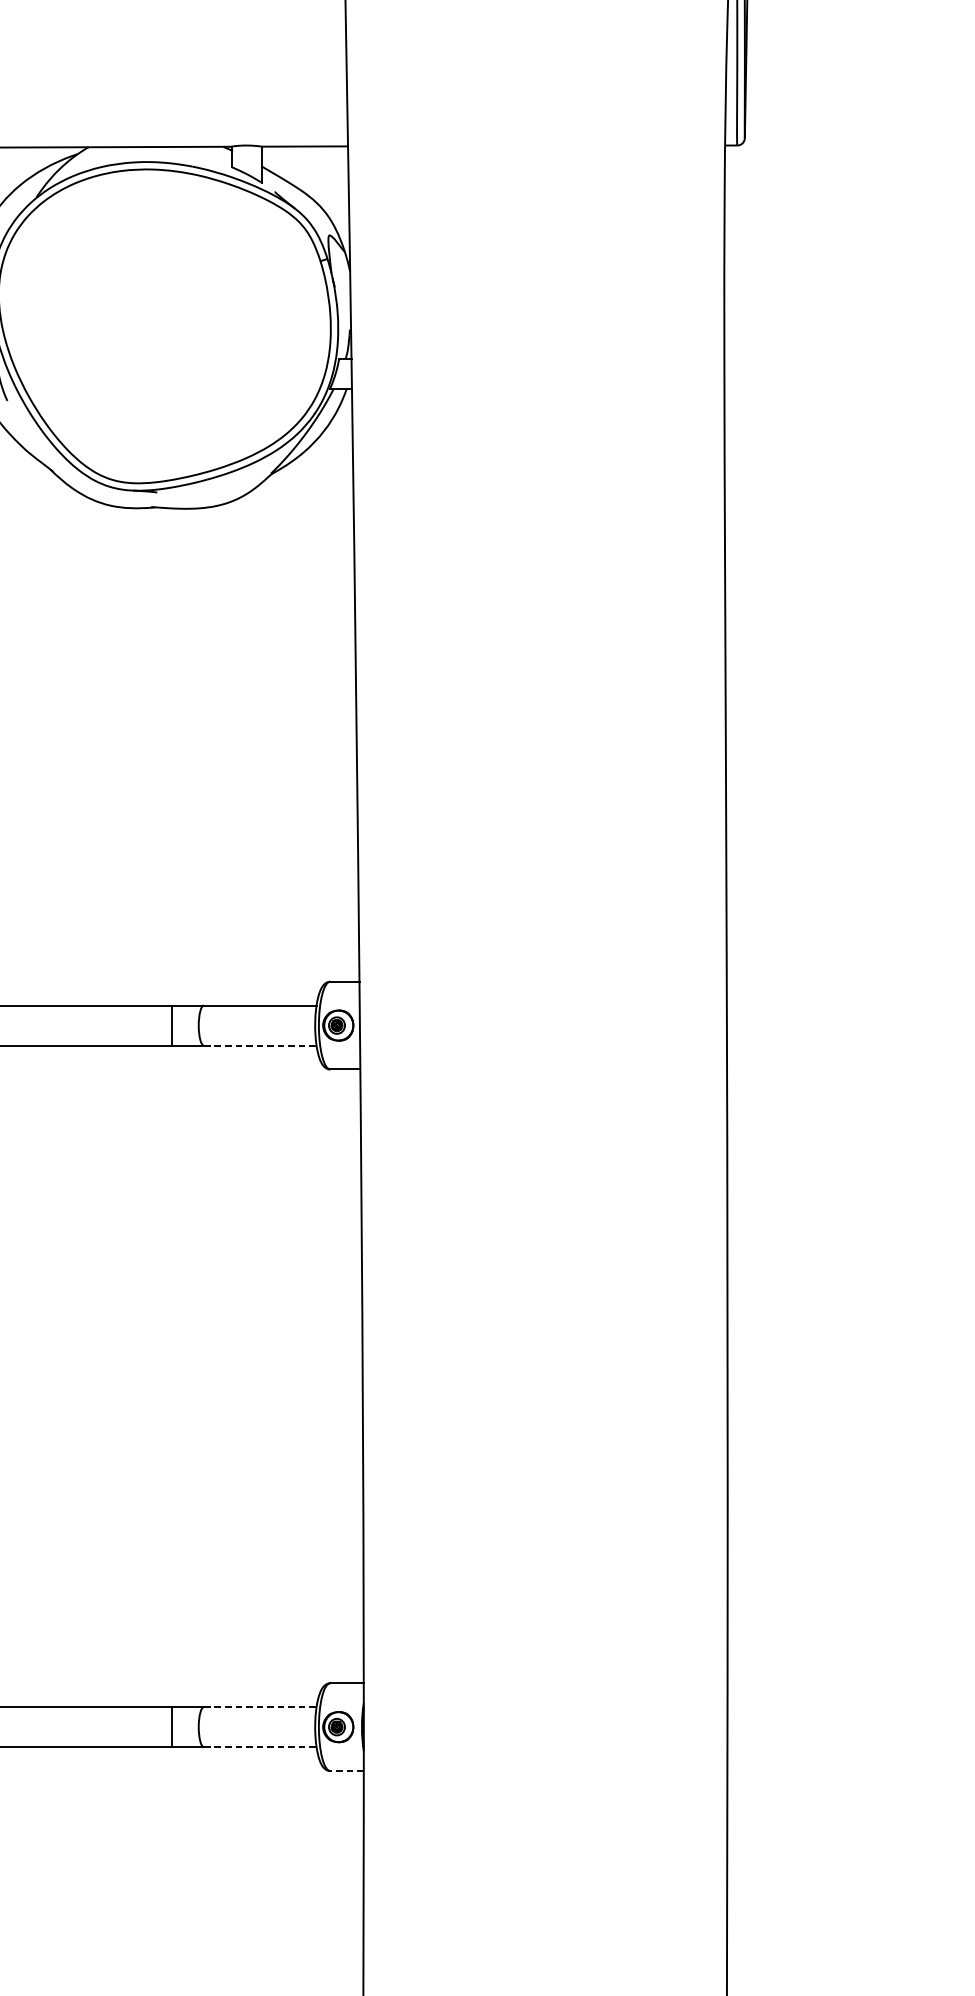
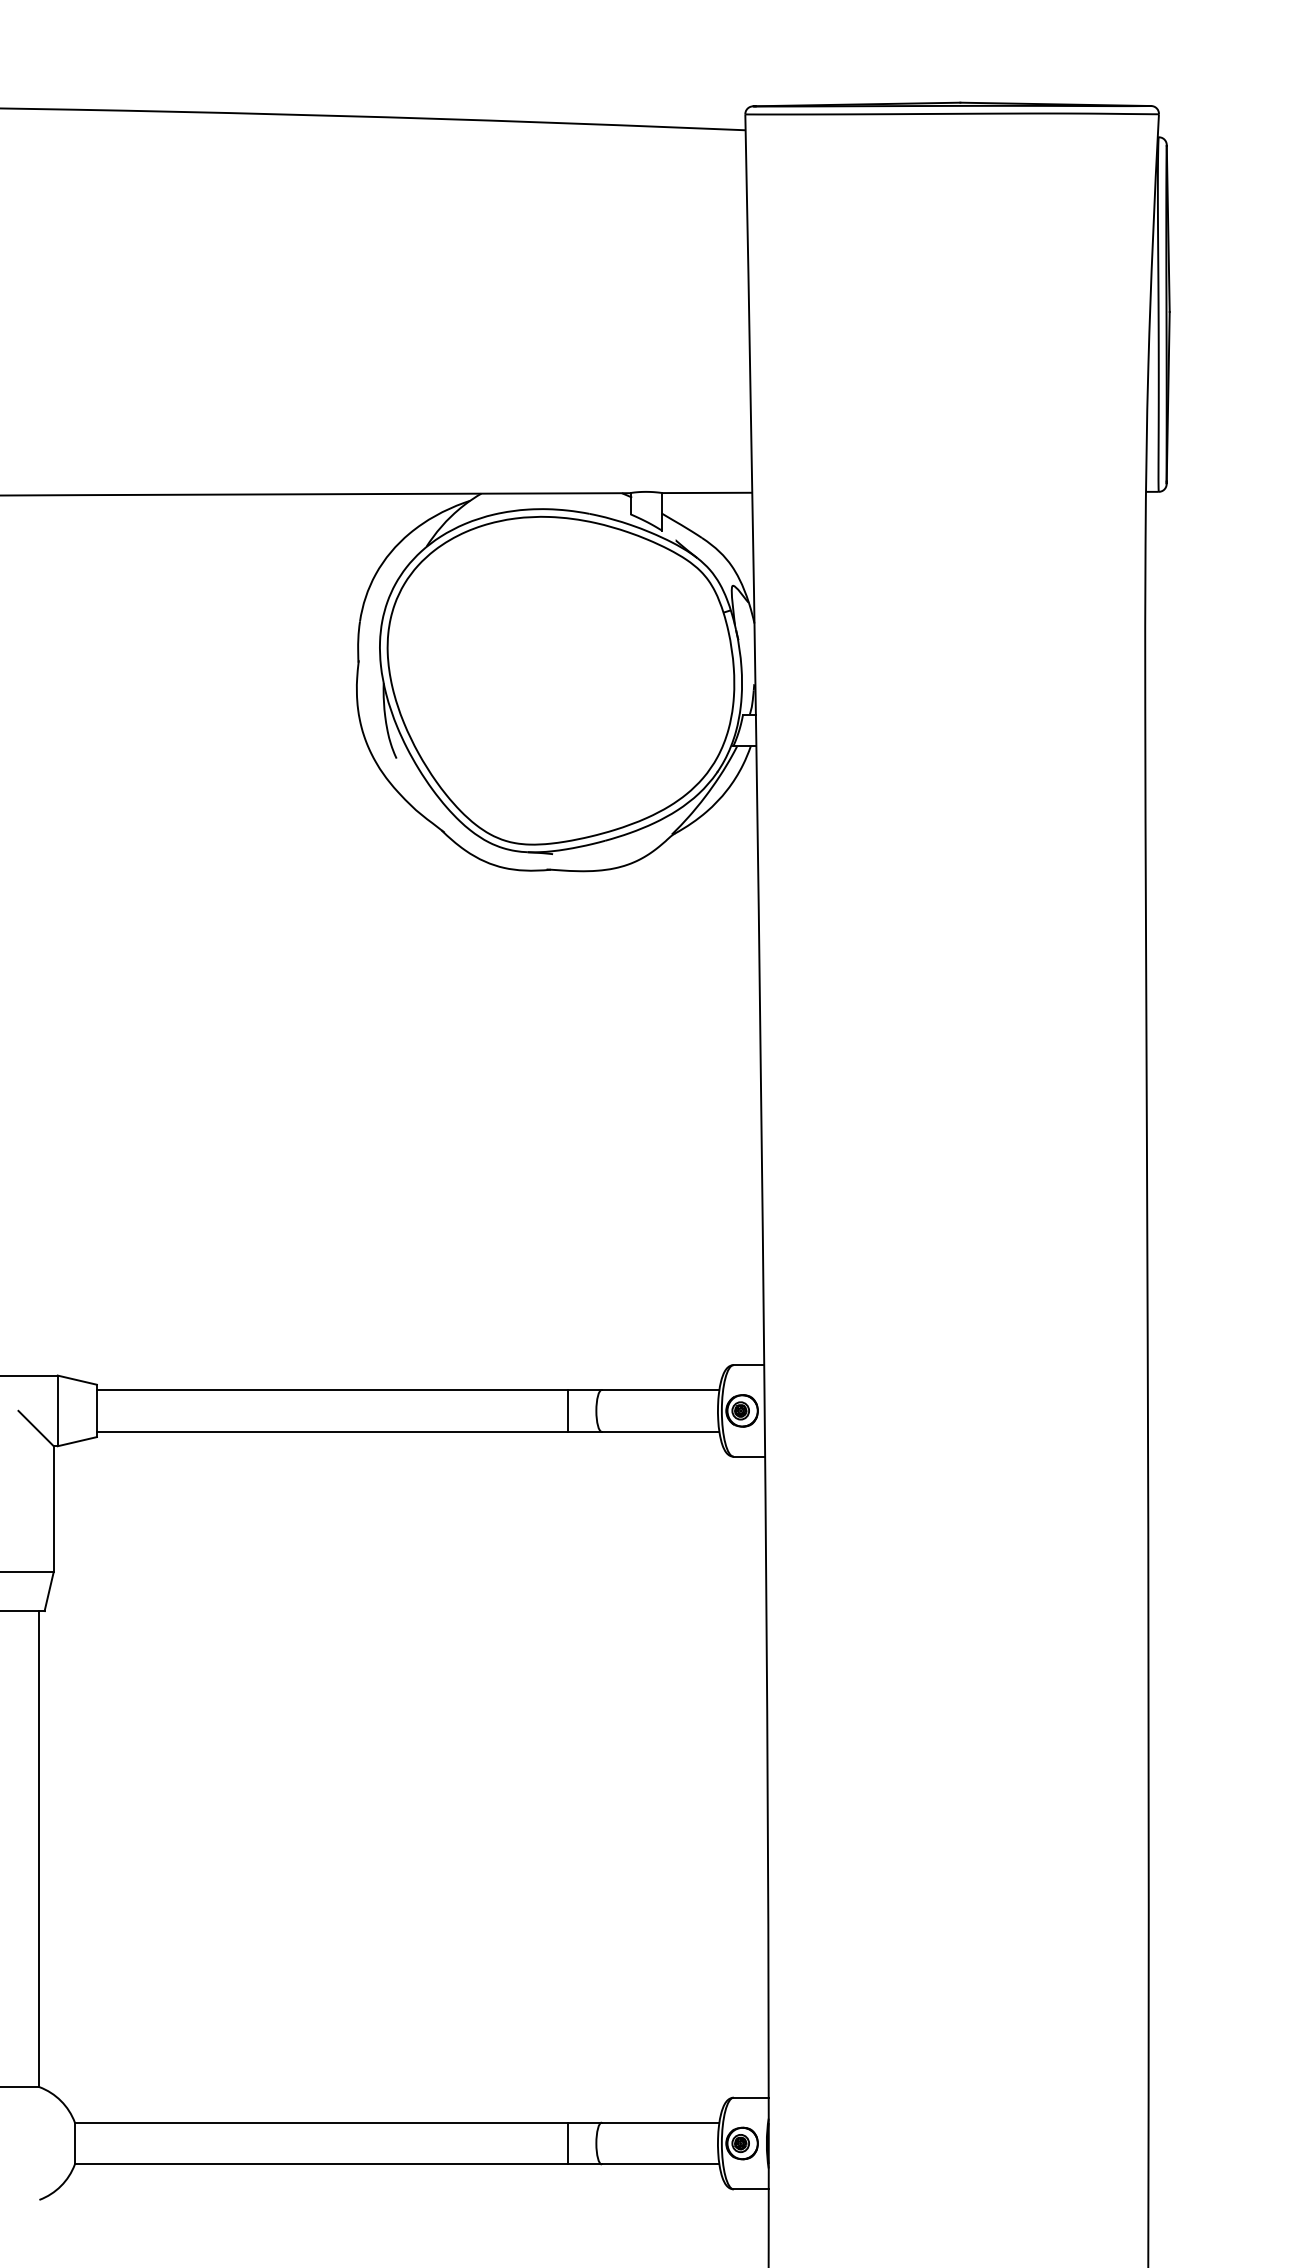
line: (260, 1045) -> (660, 1431), dashed -> solid
line: (260, 1707) -> (660, 2122), dashed -> solid
line: (260, 1747) -> (660, 2164), dashed -> solid
line: (347, 1771) -> (751, 2189), dashed -> solid

